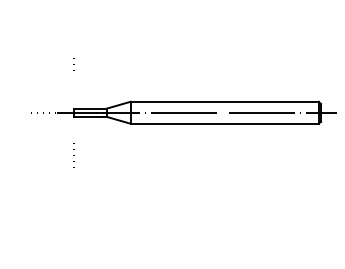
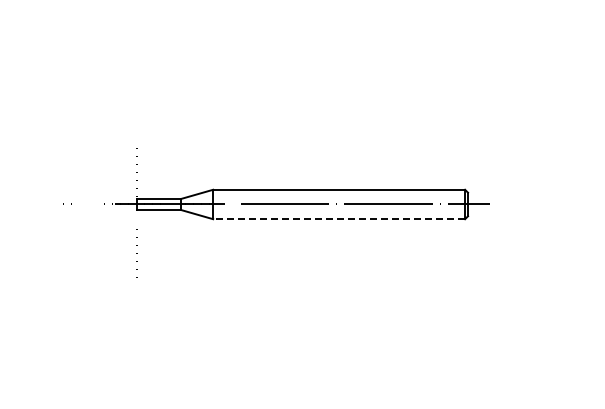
line: (225, 123) -> (339, 219), solid -> dashed

